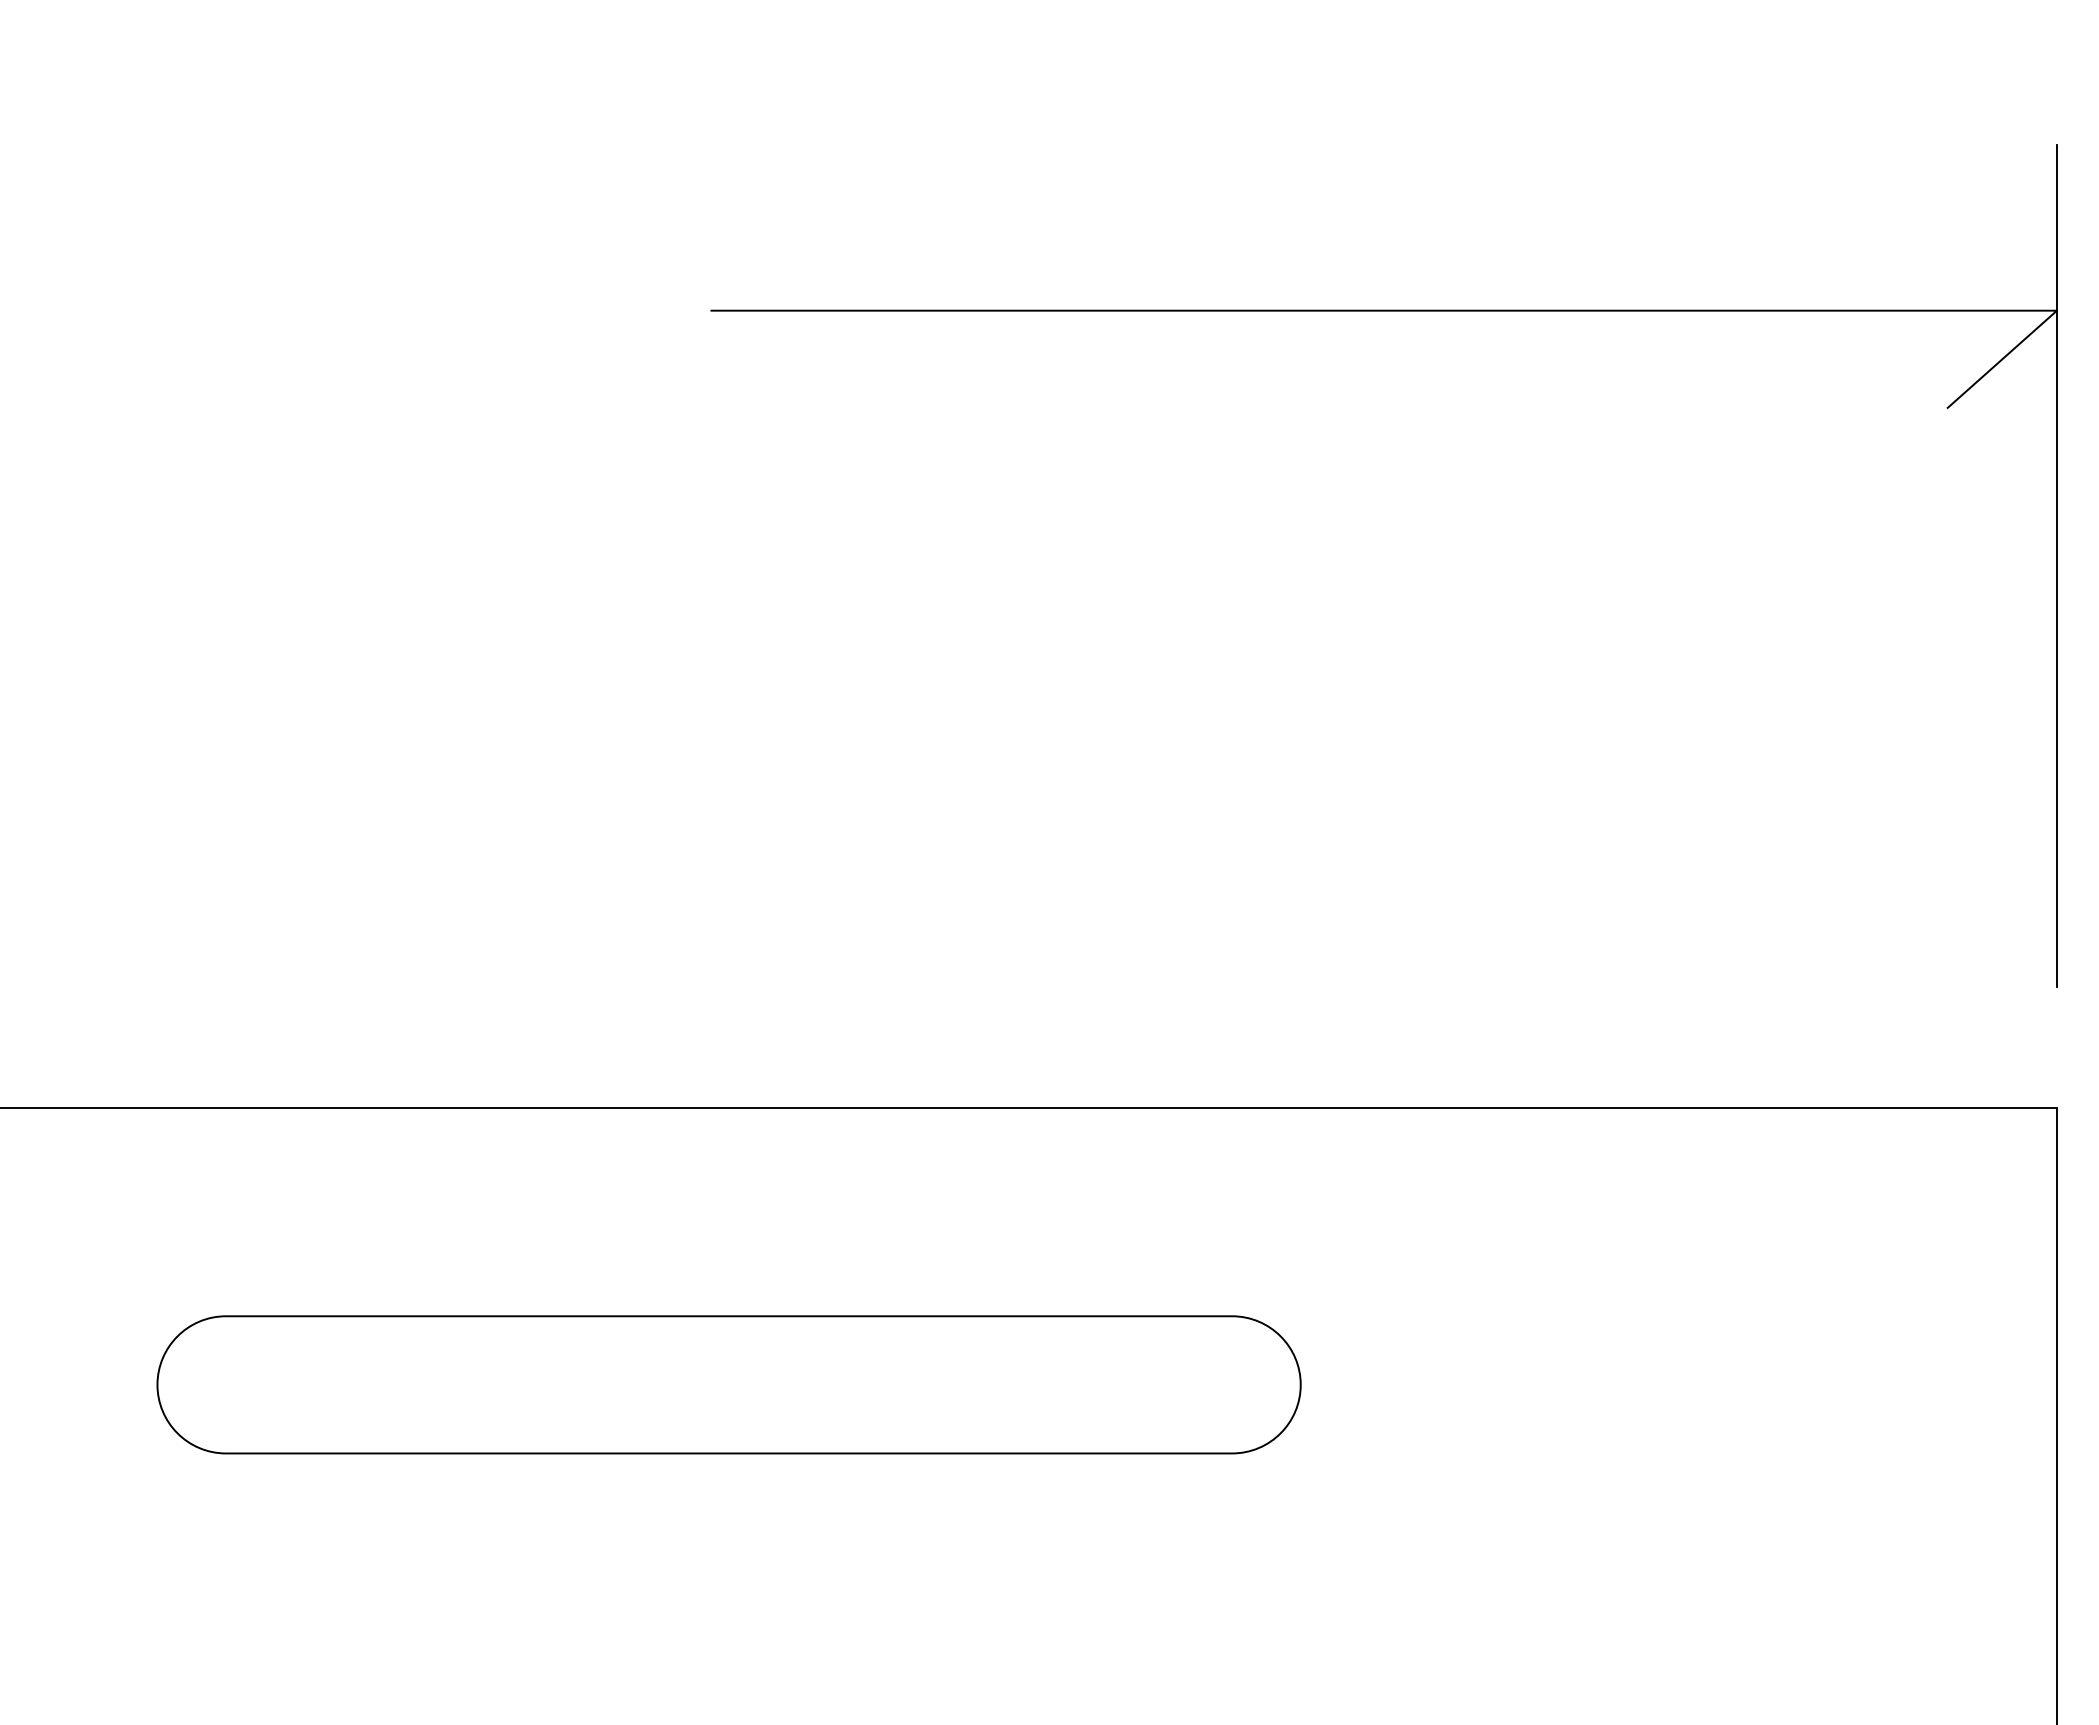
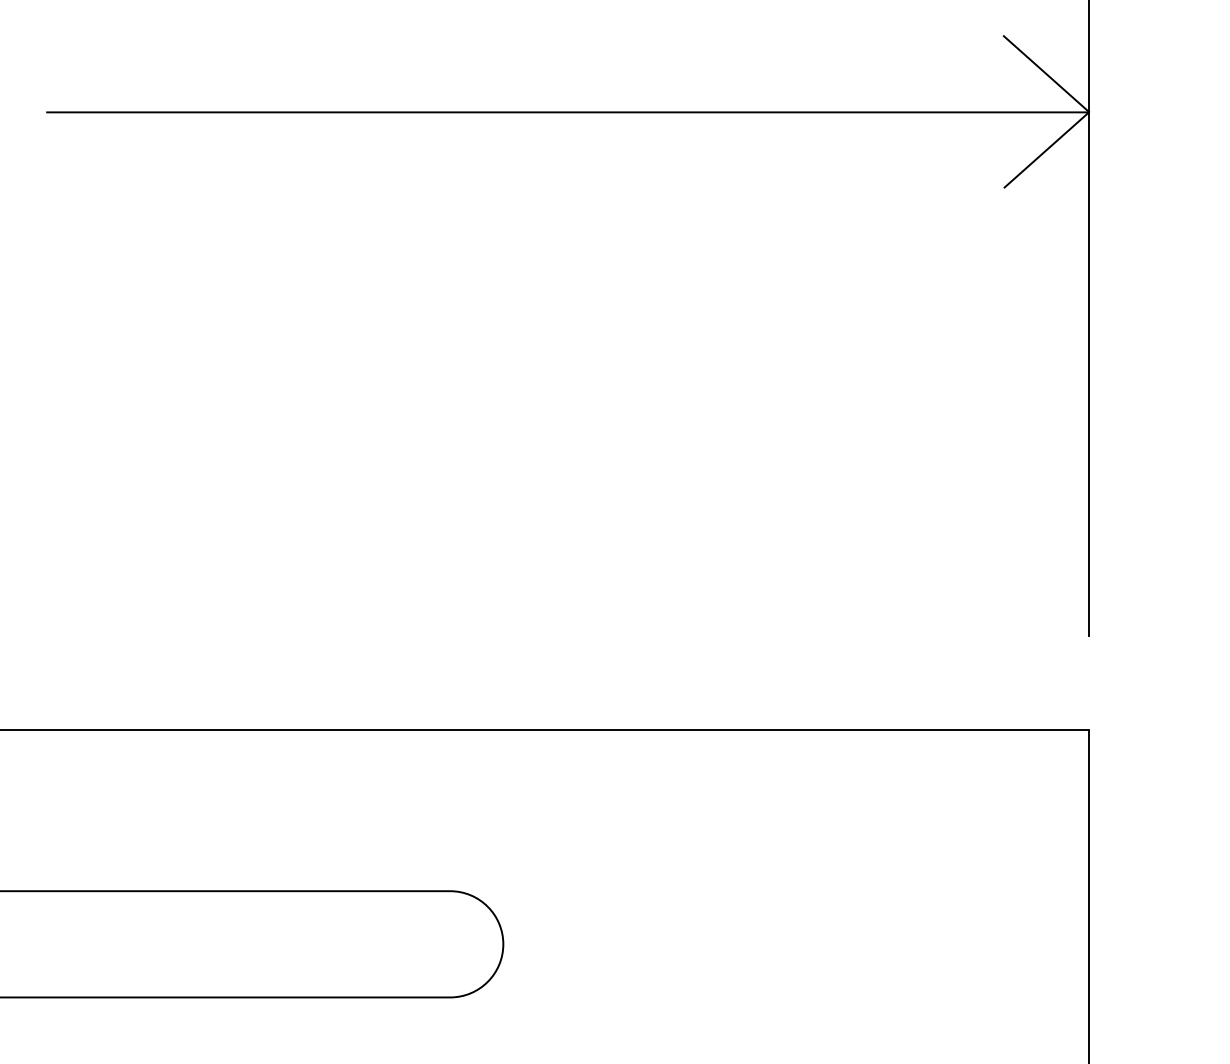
line: (2001, 261) -> (1046, 74), added

